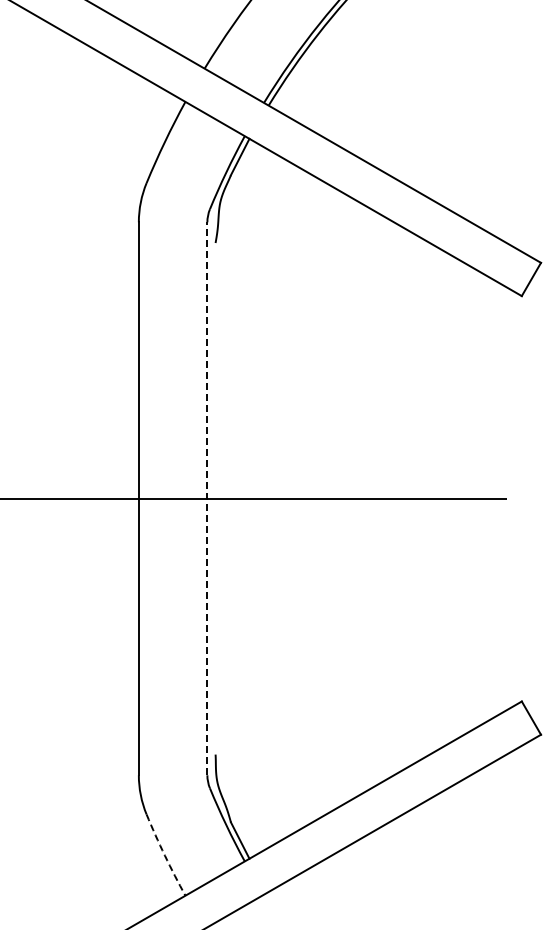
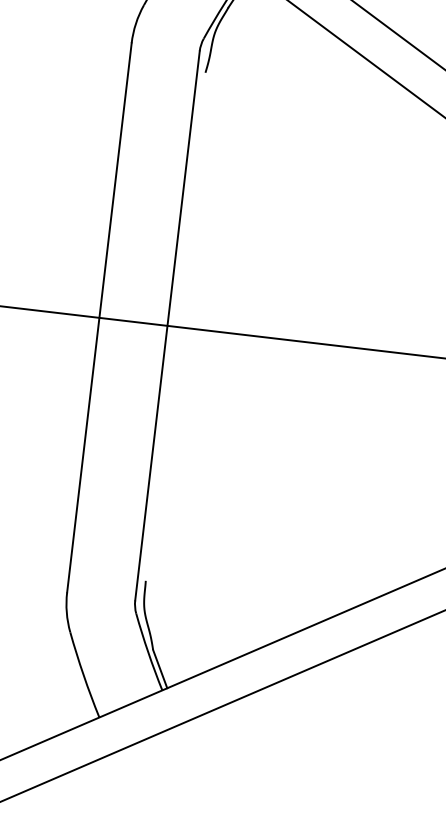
line: (207, 498) -> (167, 325), dashed -> solid
arc: (164, 855) -> (83, 675), dashed -> solid

